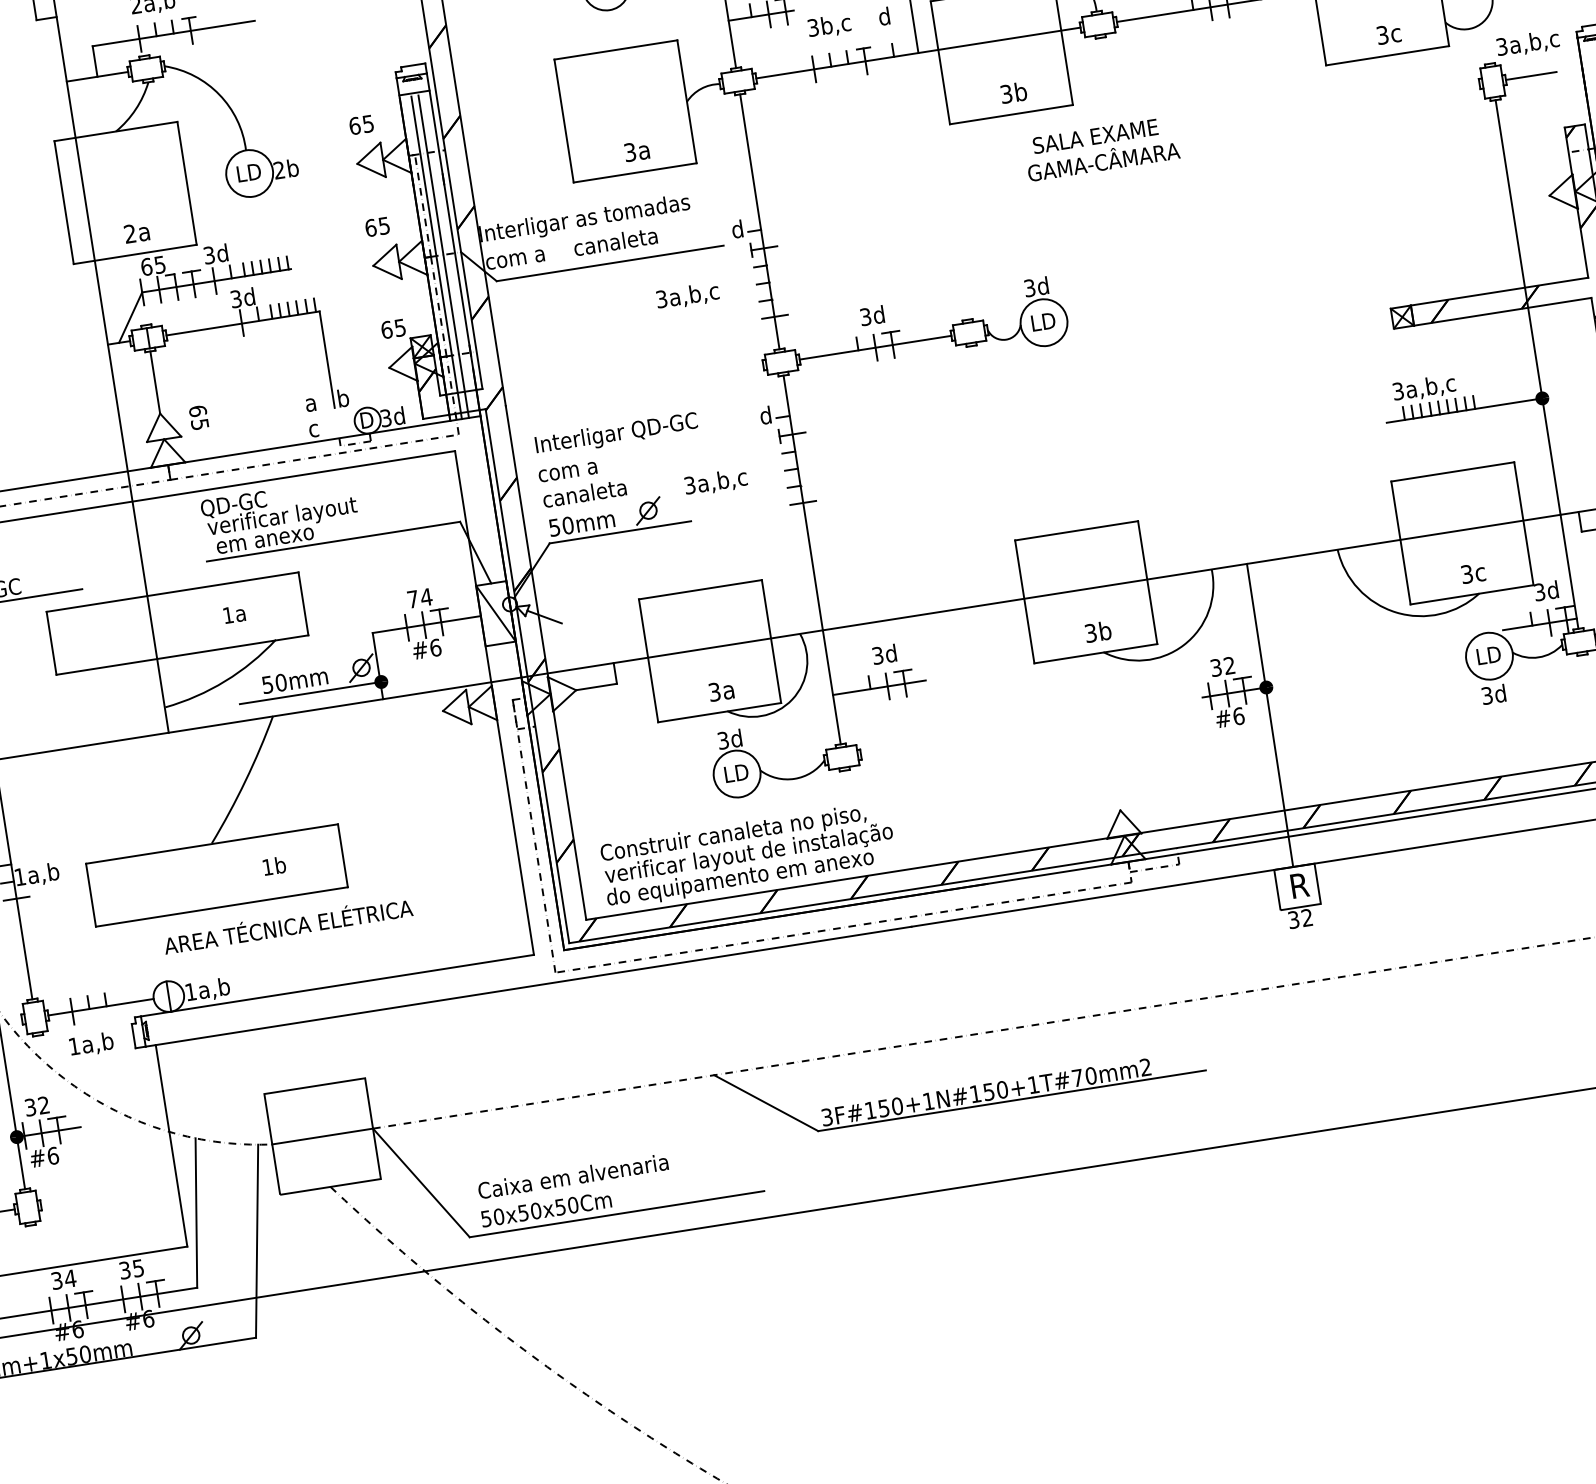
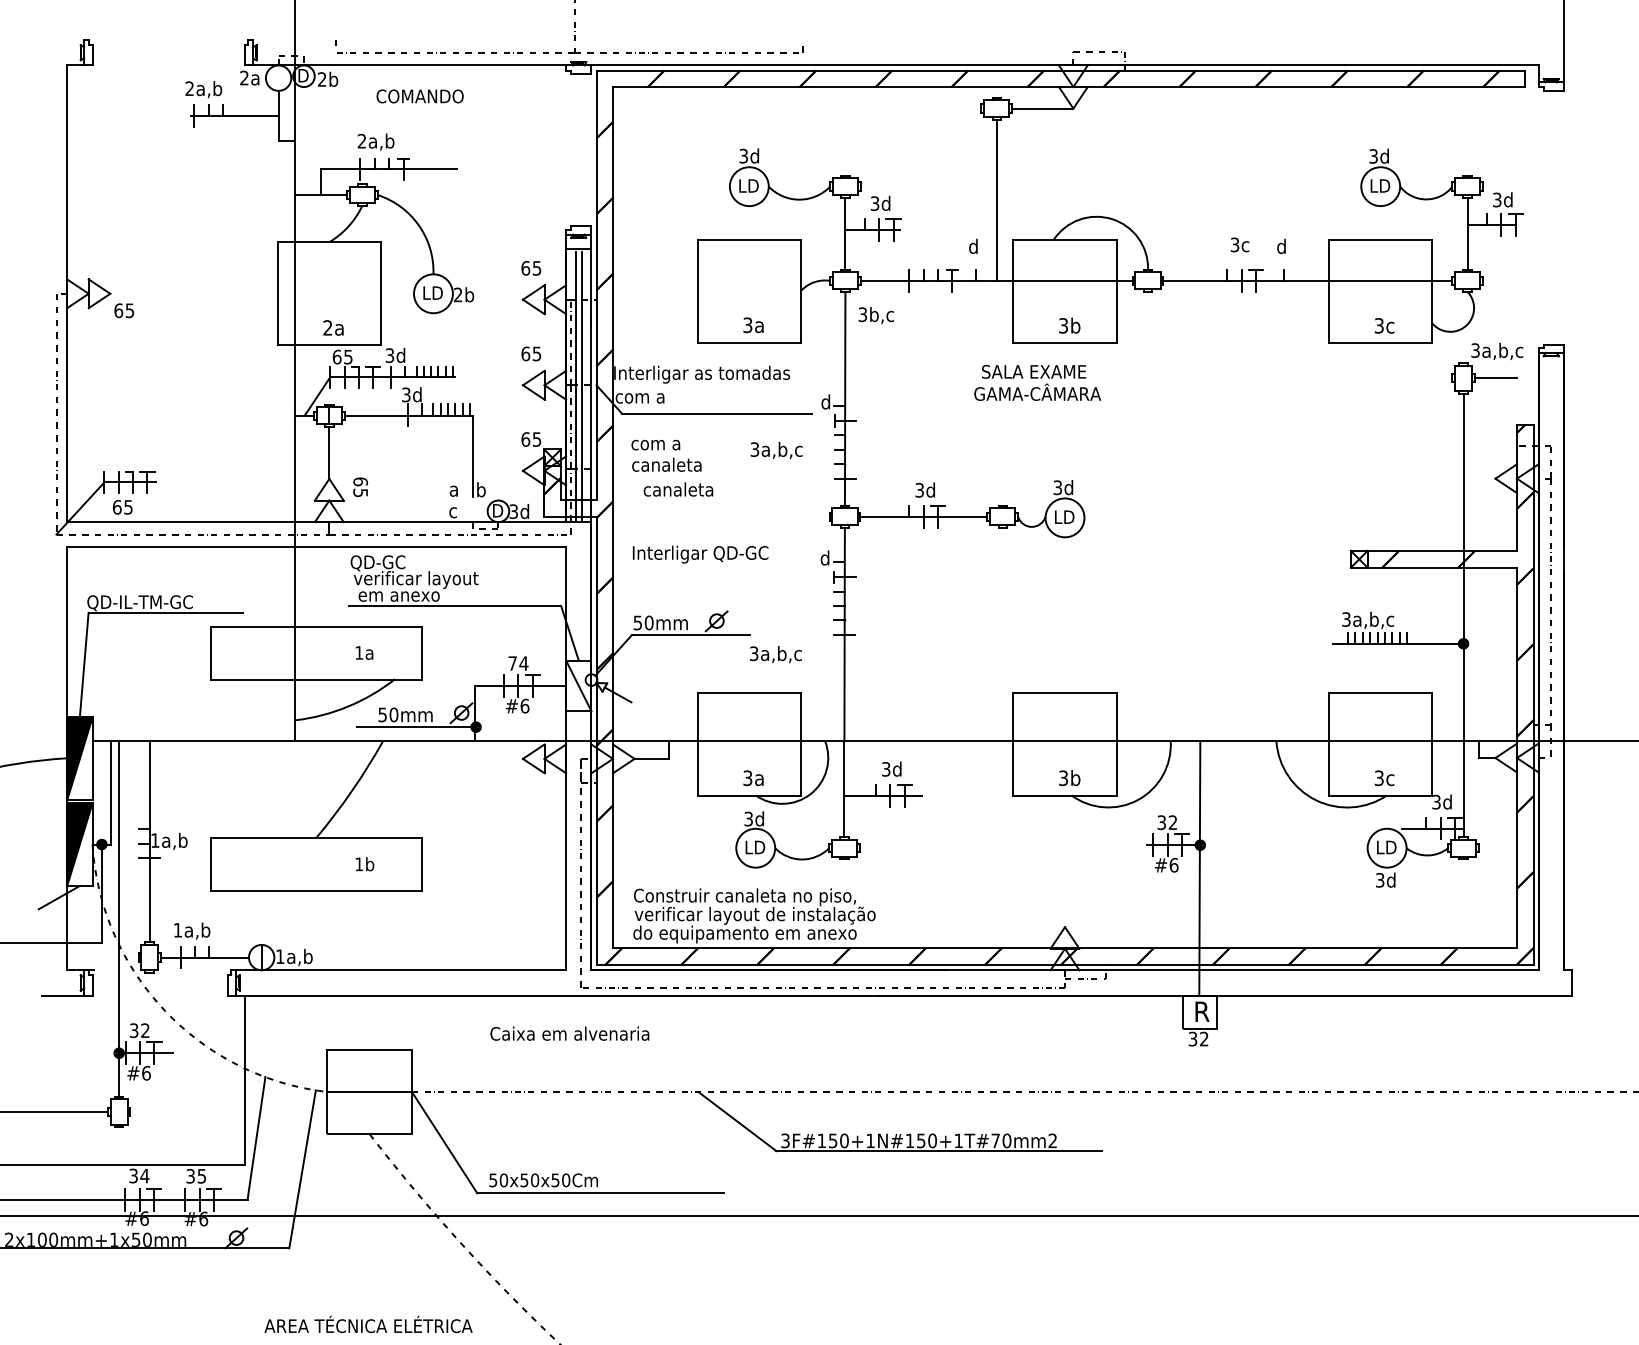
text: (828, 26) -> (875, 315), moved
text: (1101, 148) -> (1037, 382), moved
text: (615, 241) -> (678, 489), moved
text: (582, 482) -> (666, 455), moved
text: (715, 482) -> (775, 654), moved
text: (288, 925) -> (368, 1324), moved
text: (91, 1043) -> (192, 930), moved
text: (572, 1176) -> (569, 1033), moved

